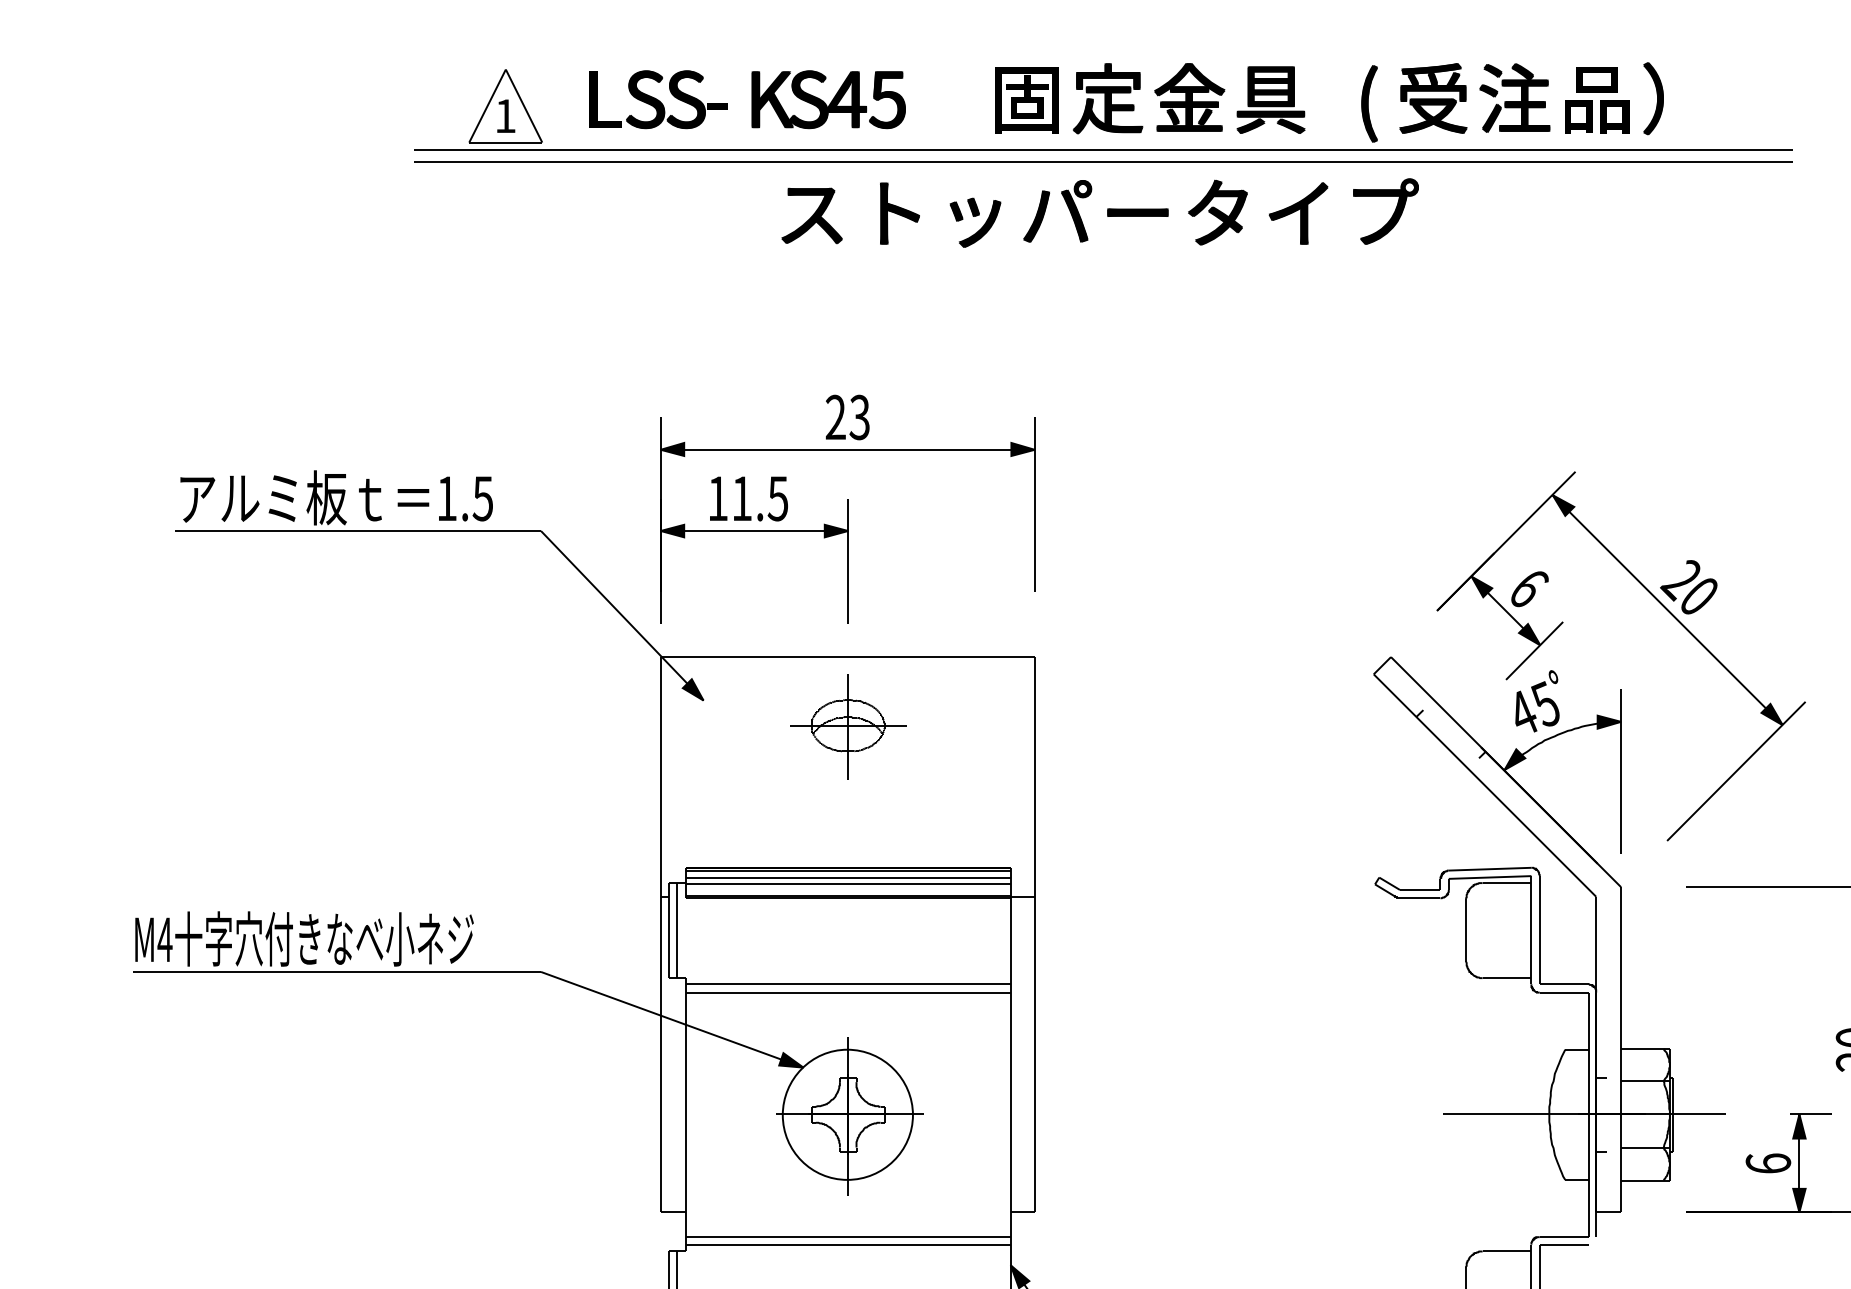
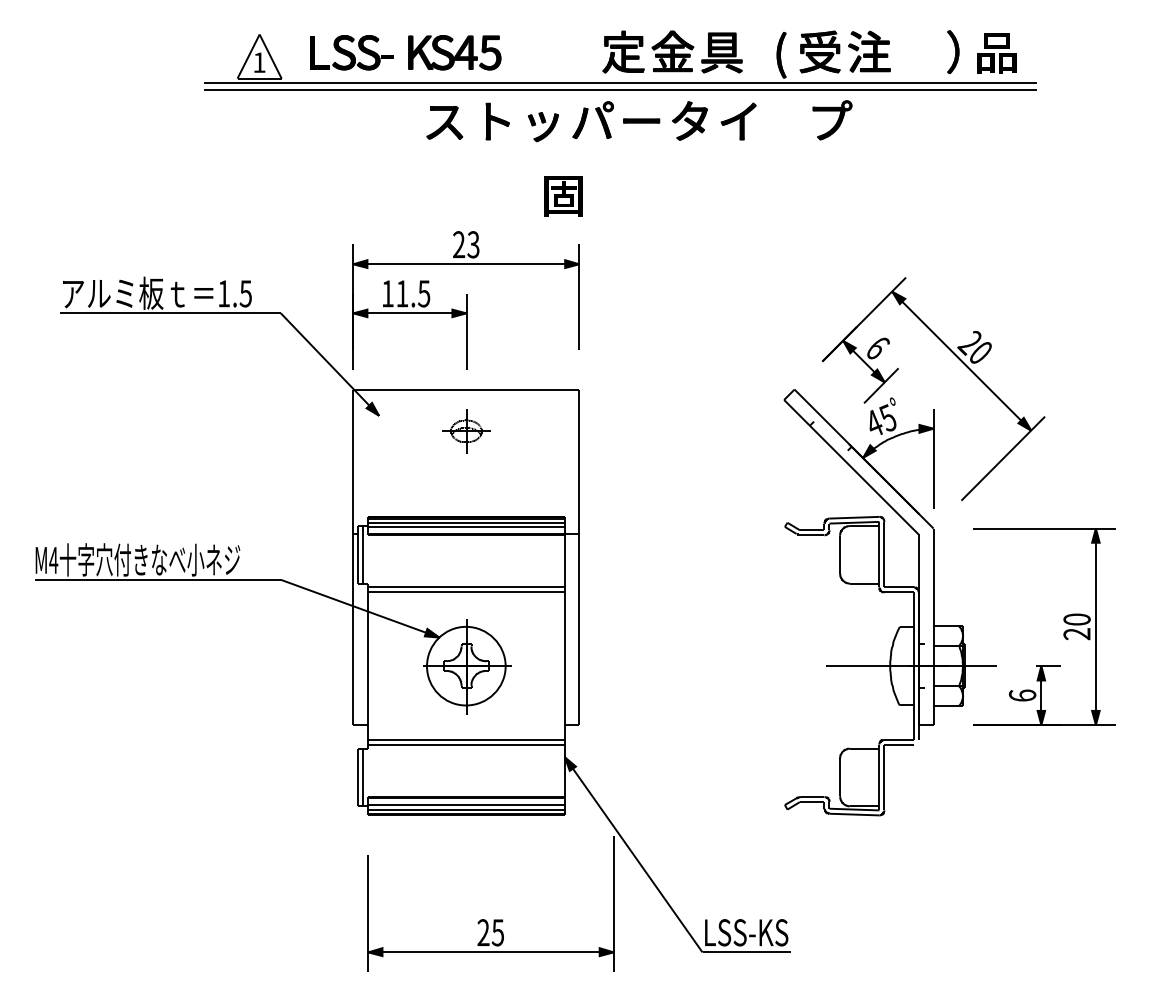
text: (1026, 100) -> (563, 196), moved
text: (1596, 100) -> (996, 53), moved
text: (1385, 211) -> (832, 120), moved
part: (848, 726) -> (466, 431), size x0.7

